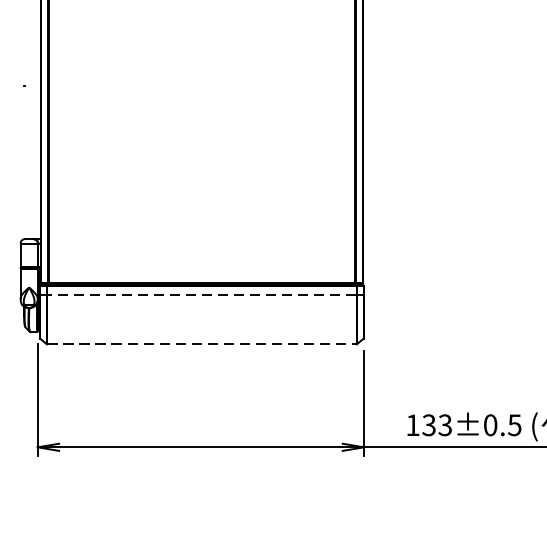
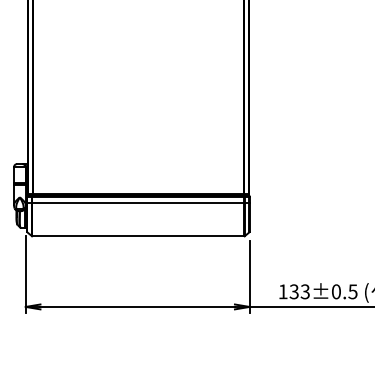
line: (200, 295) -> (137, 202), dashed -> solid
line: (202, 344) -> (138, 236), dashed -> solid

